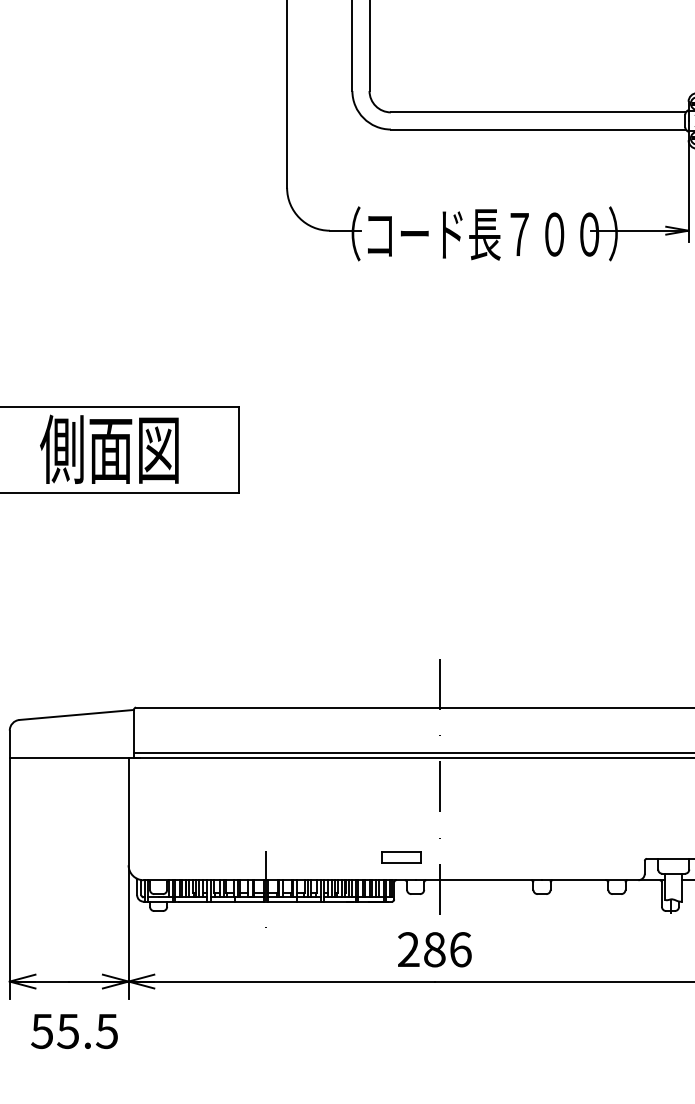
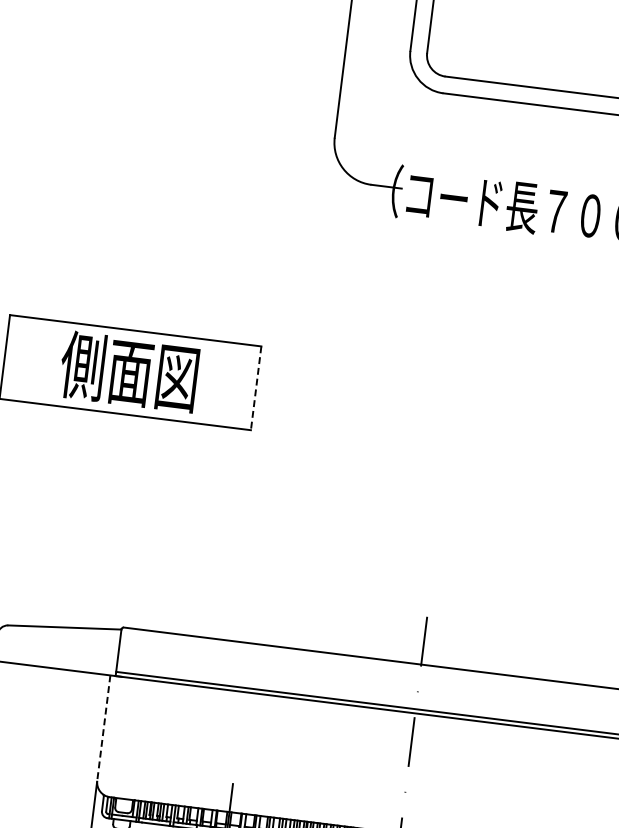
line: (239, 450) -> (256, 388), solid -> dashed
line: (128, 811) -> (103, 728), solid -> dashed
part: (401, 857) -> (365, 806), removed

